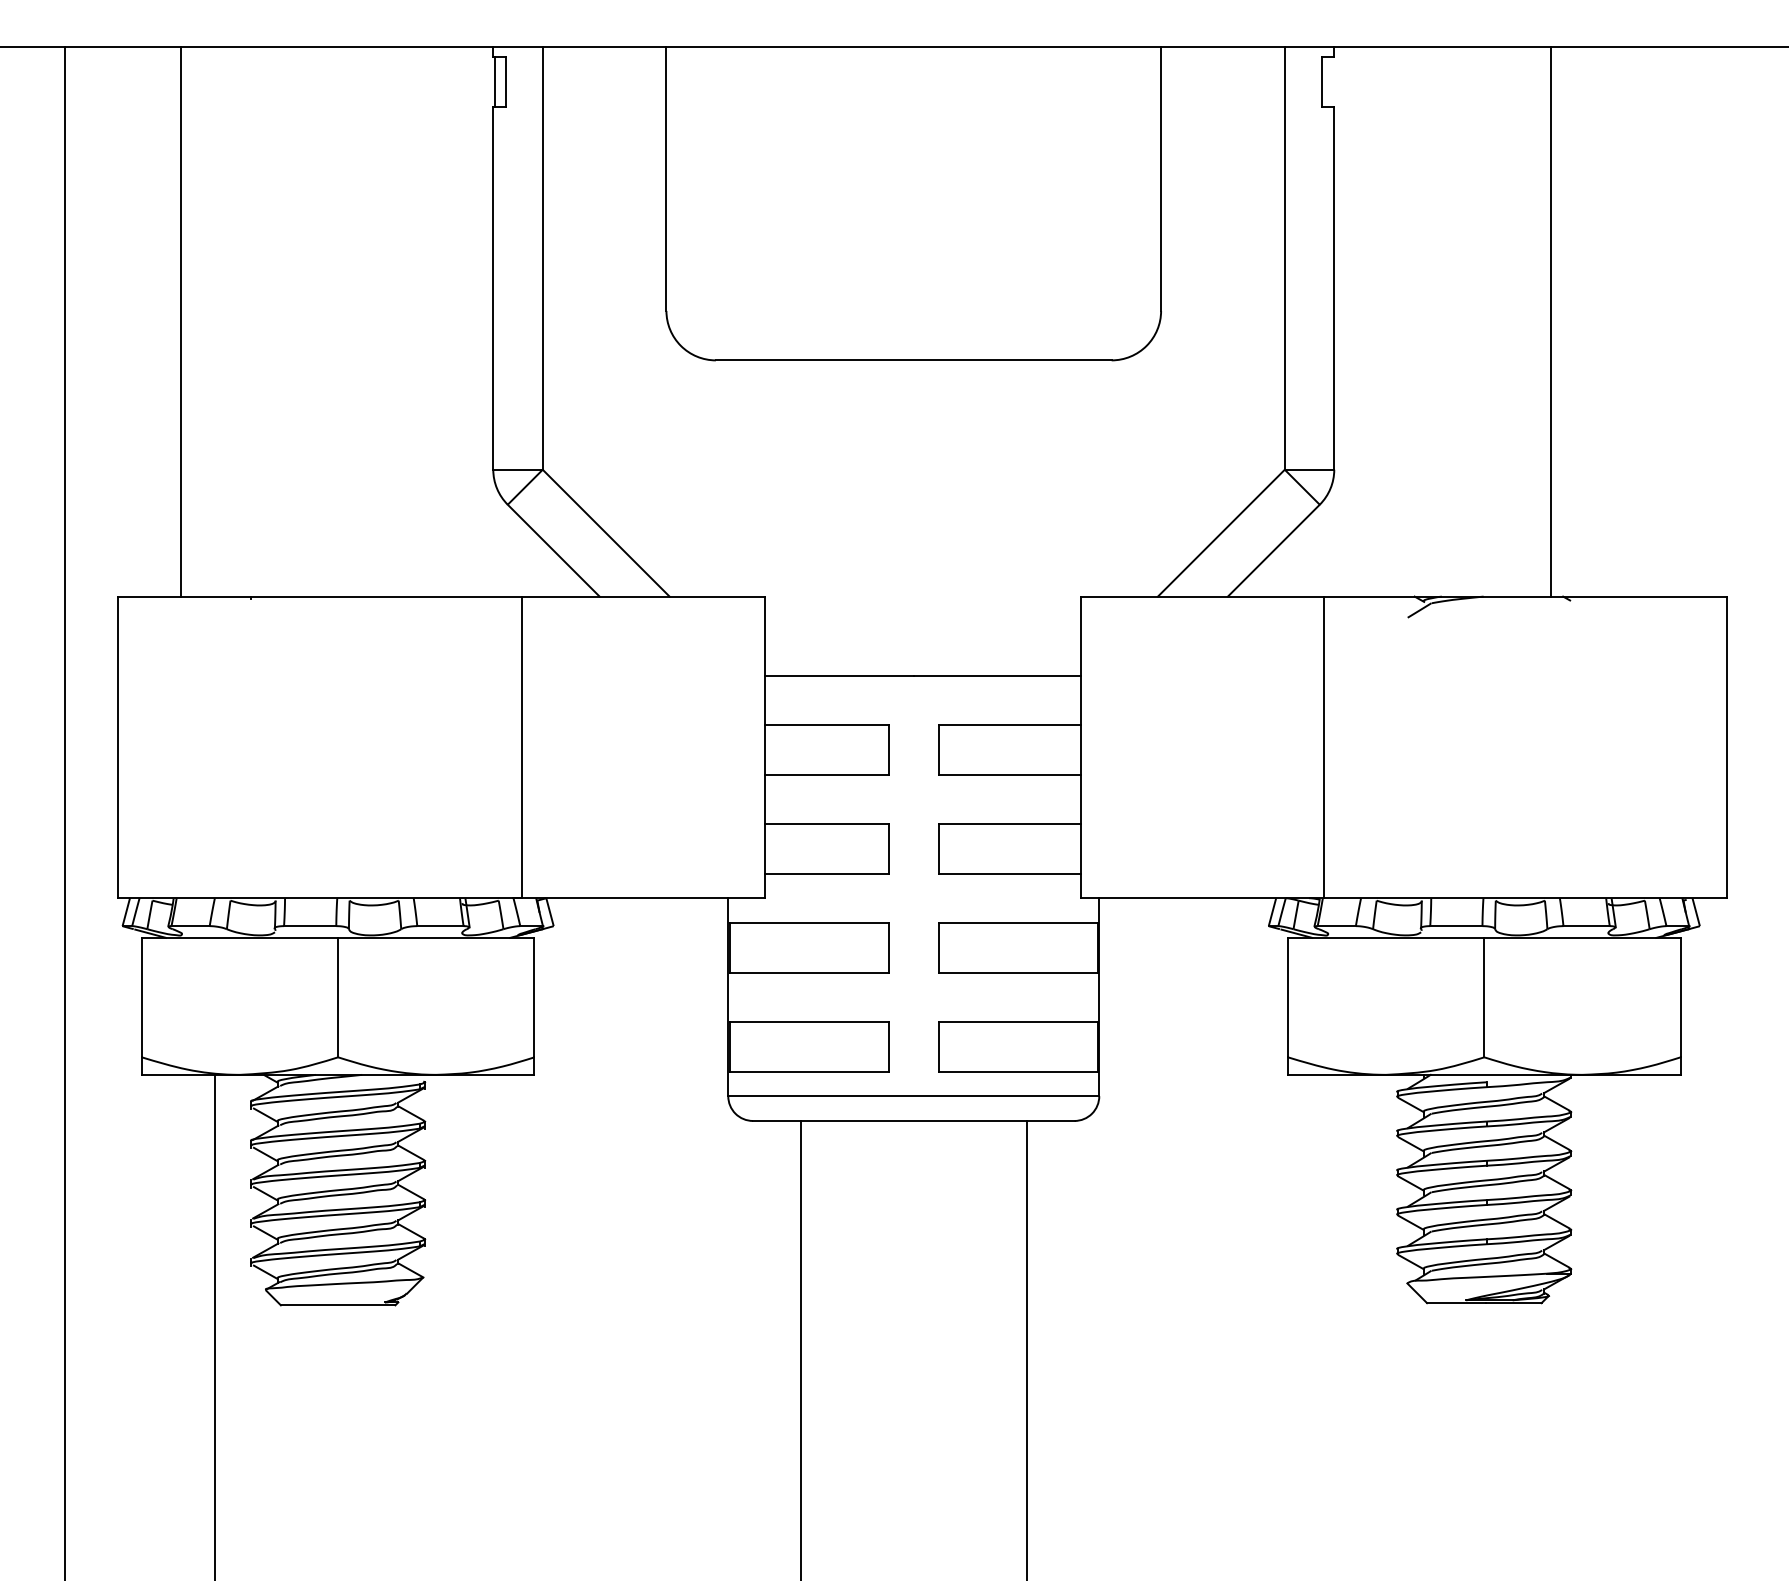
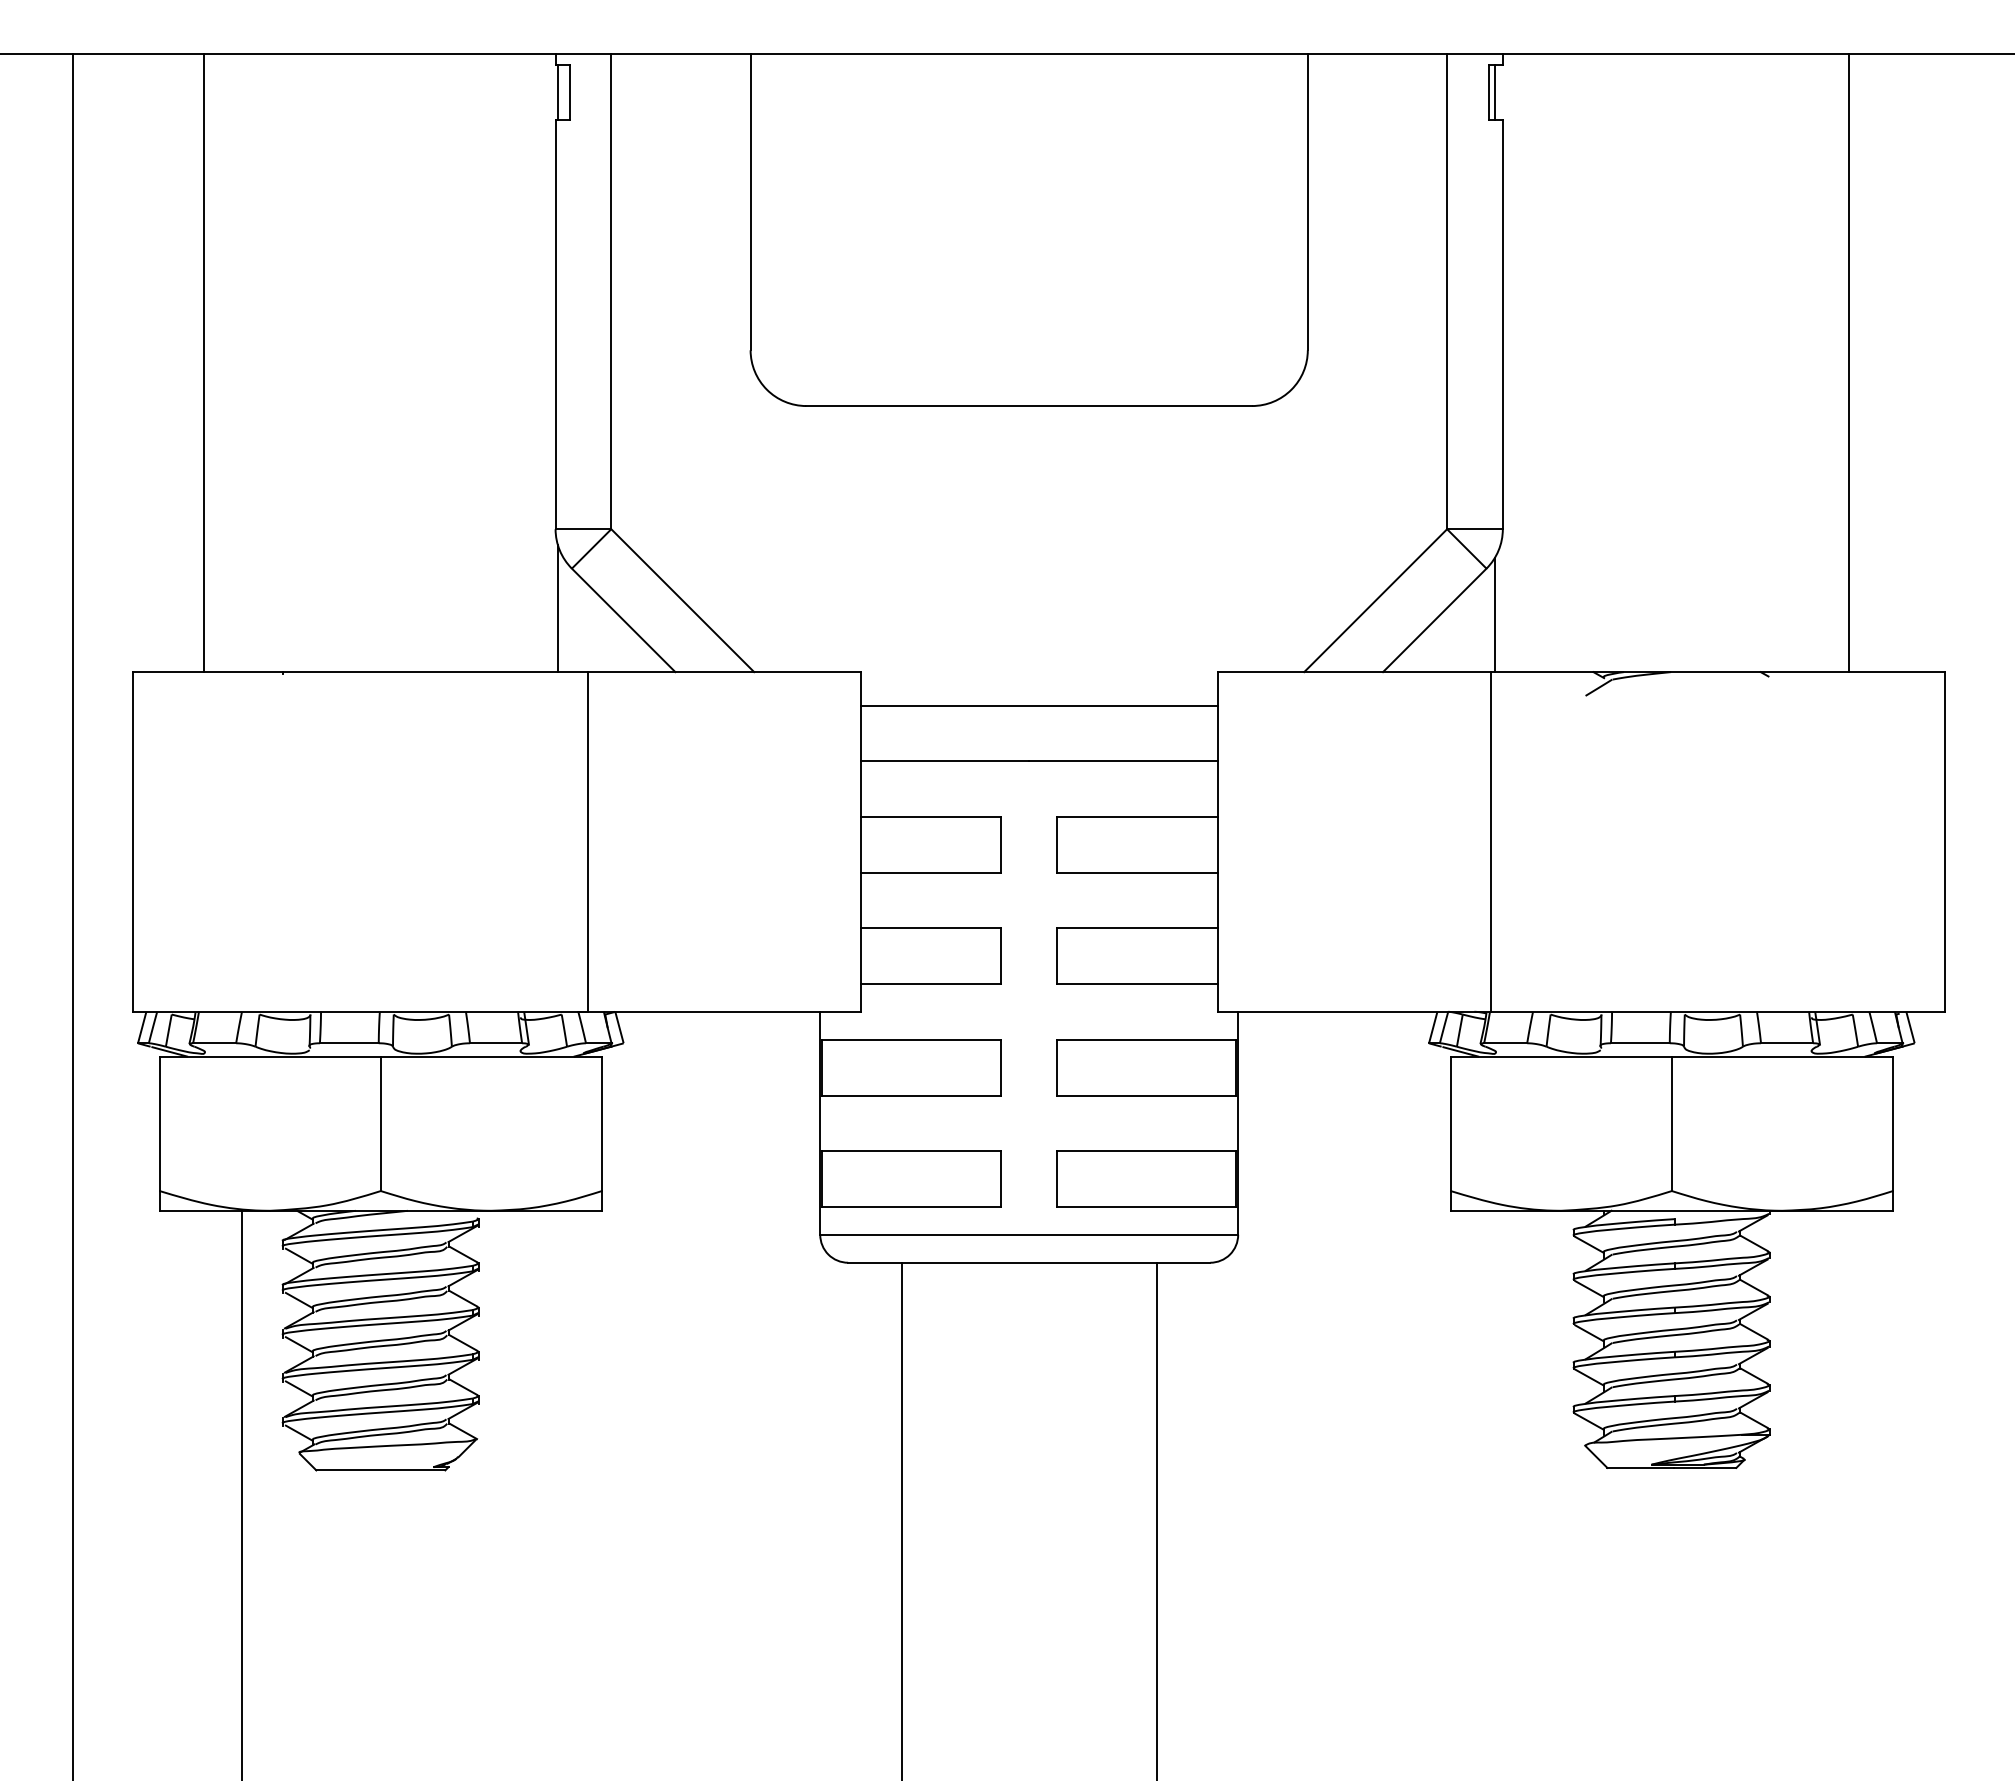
line: (1326, 82) -> (1494, 92), added
line: (1550, 321) -> (1848, 362), moved
line: (494, 540) -> (557, 608), added
line: (1326, 545) -> (1494, 614), added
line: (922, 626) -> (1039, 705), added

